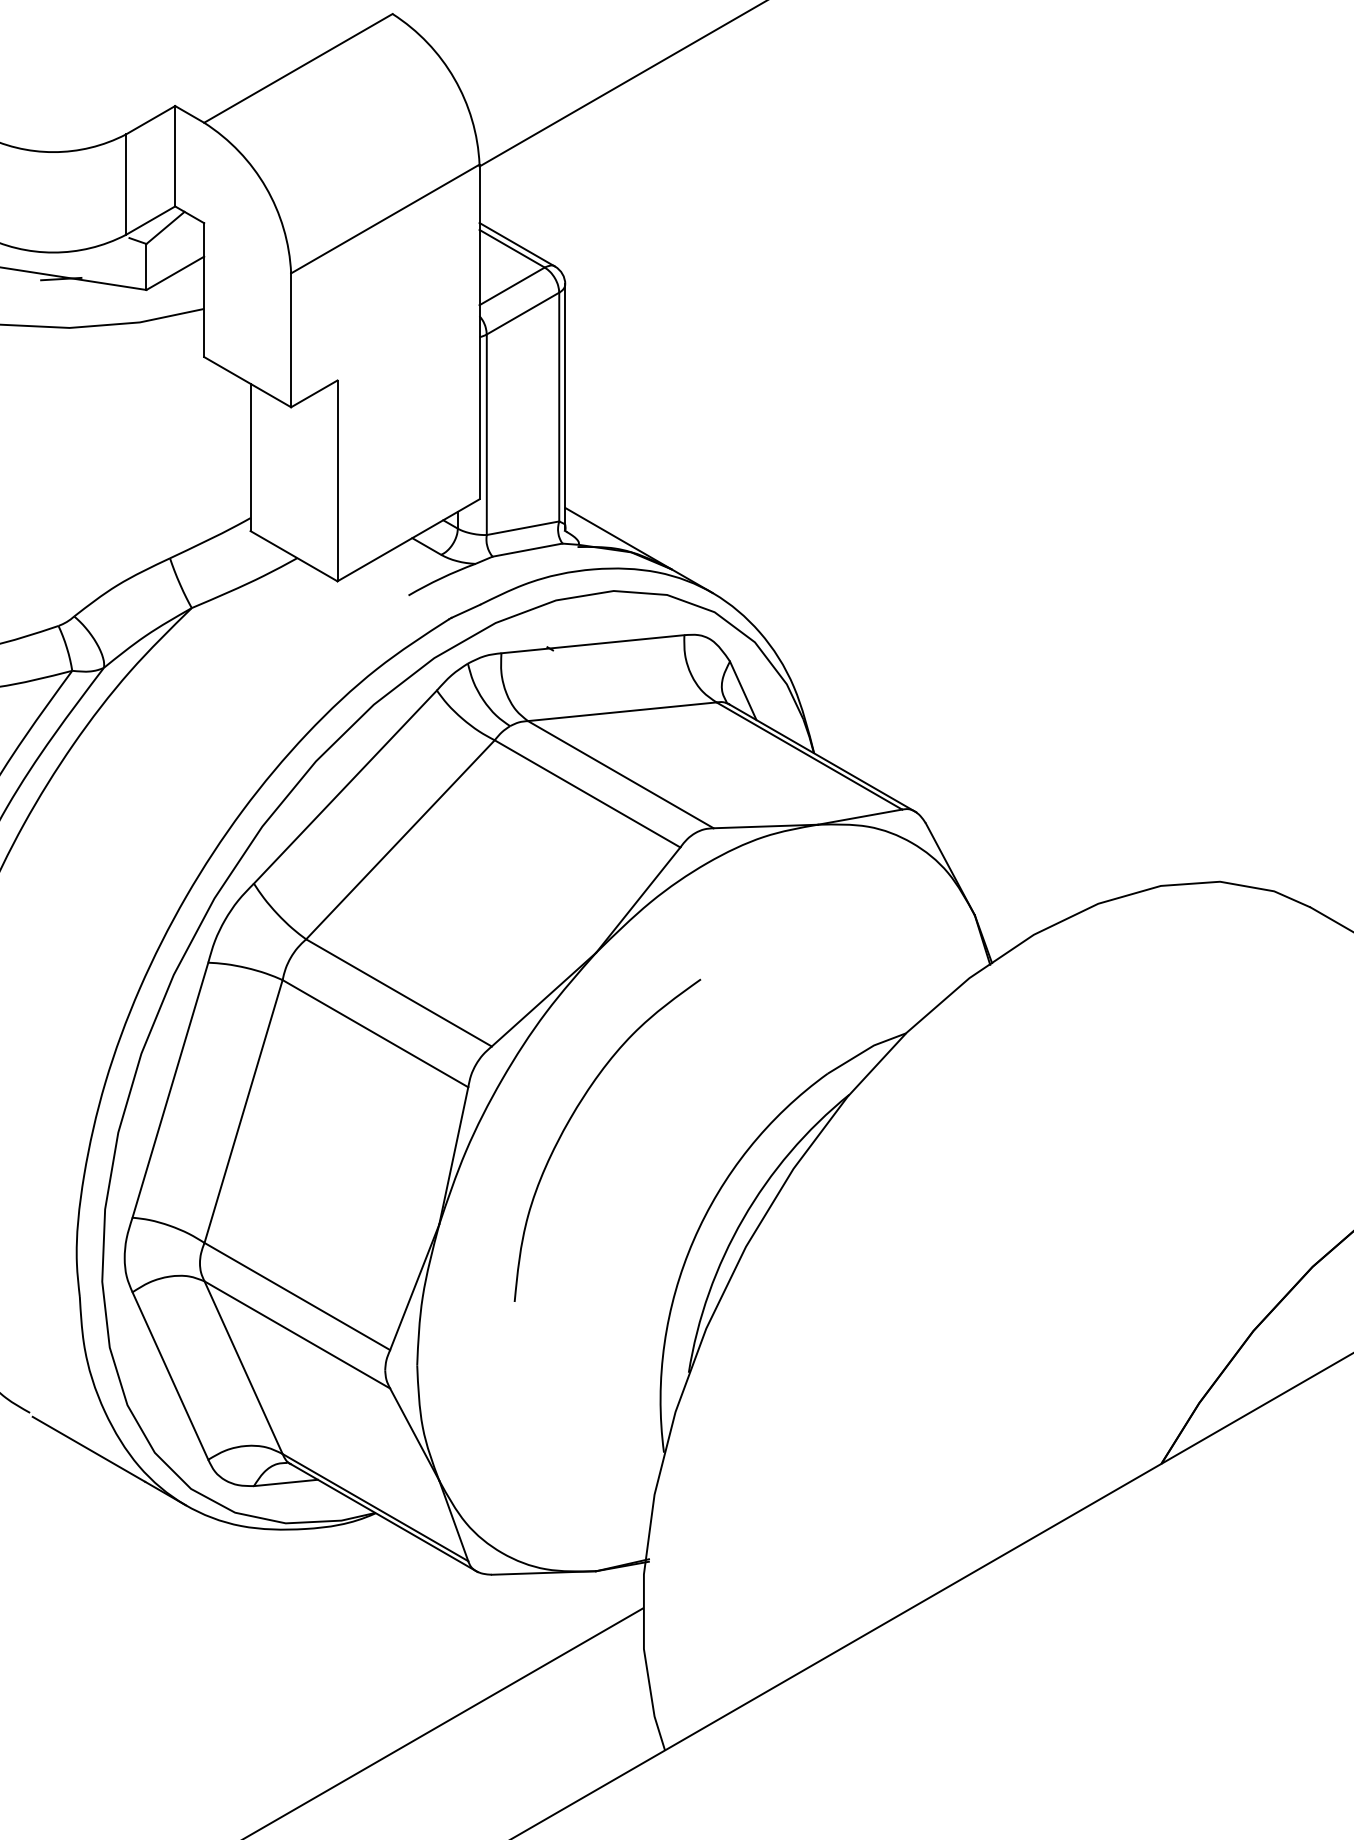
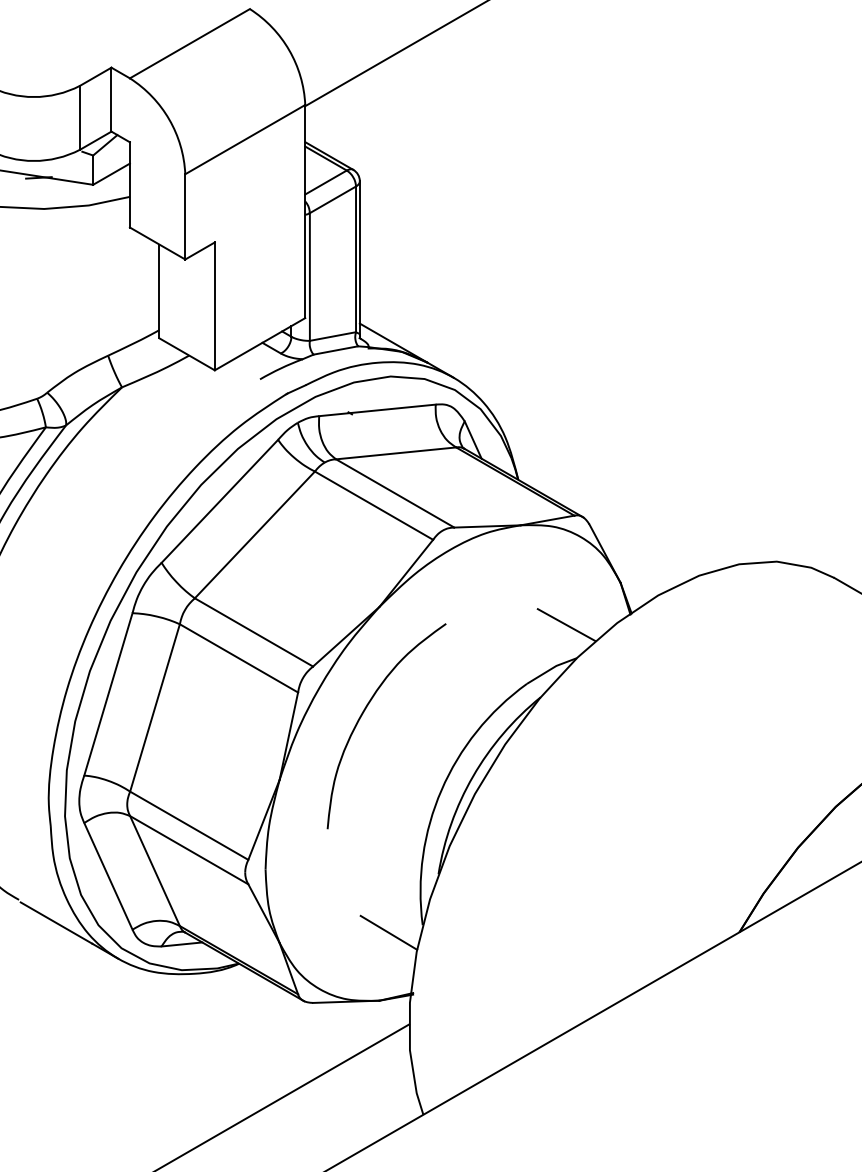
line: (889, 982) -> (566, 625), added
line: (610, 1464) -> (388, 932), added

